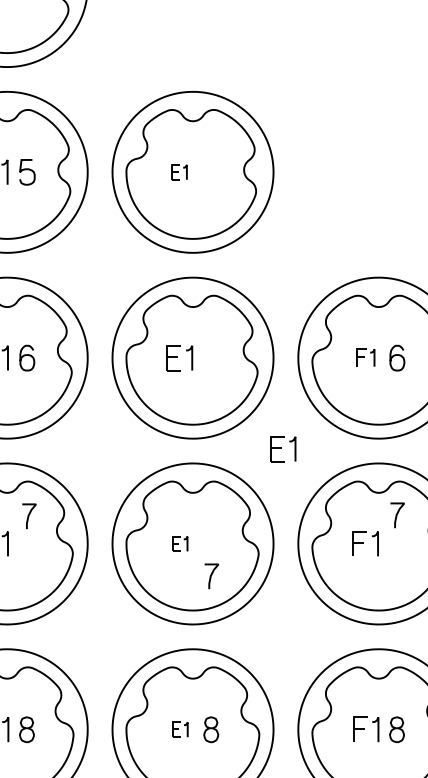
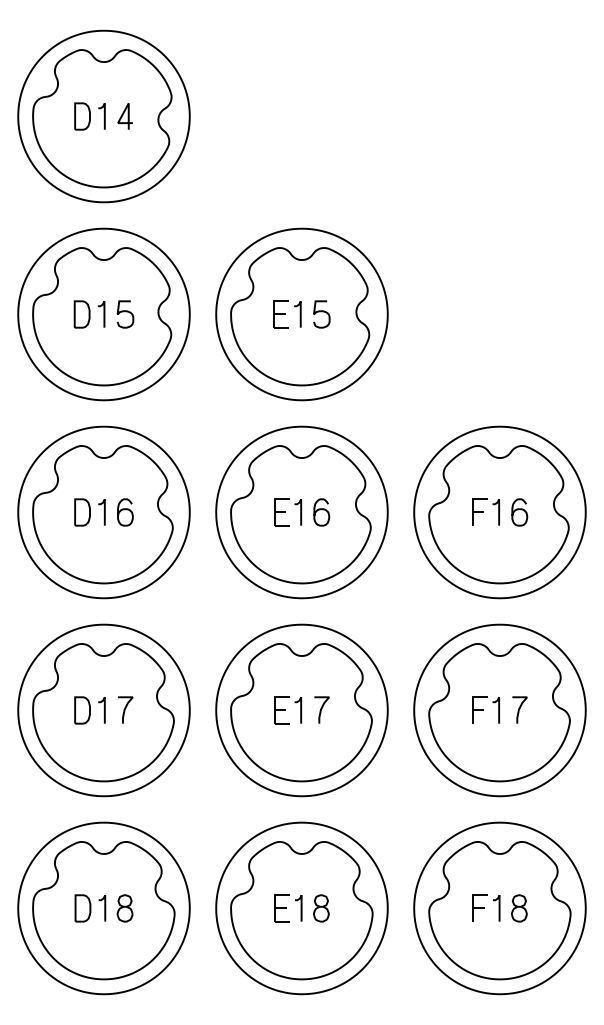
curve: (211, 170) -> (321, 312), added
part: (179, 172) -> (287, 314), size x1.67
curve: (211, 356) -> (321, 510), added
part: (366, 357) -> (486, 511), size x1.43
part: (283, 449) -> (398, 609), removed
curve: (397, 514) -> (519, 709), moved
curve: (29, 515) -> (125, 709), moved
part: (180, 543) -> (288, 710), size x1.67
curve: (211, 575) -> (321, 709), moved
part: (180, 729) -> (288, 908), size x1.67

